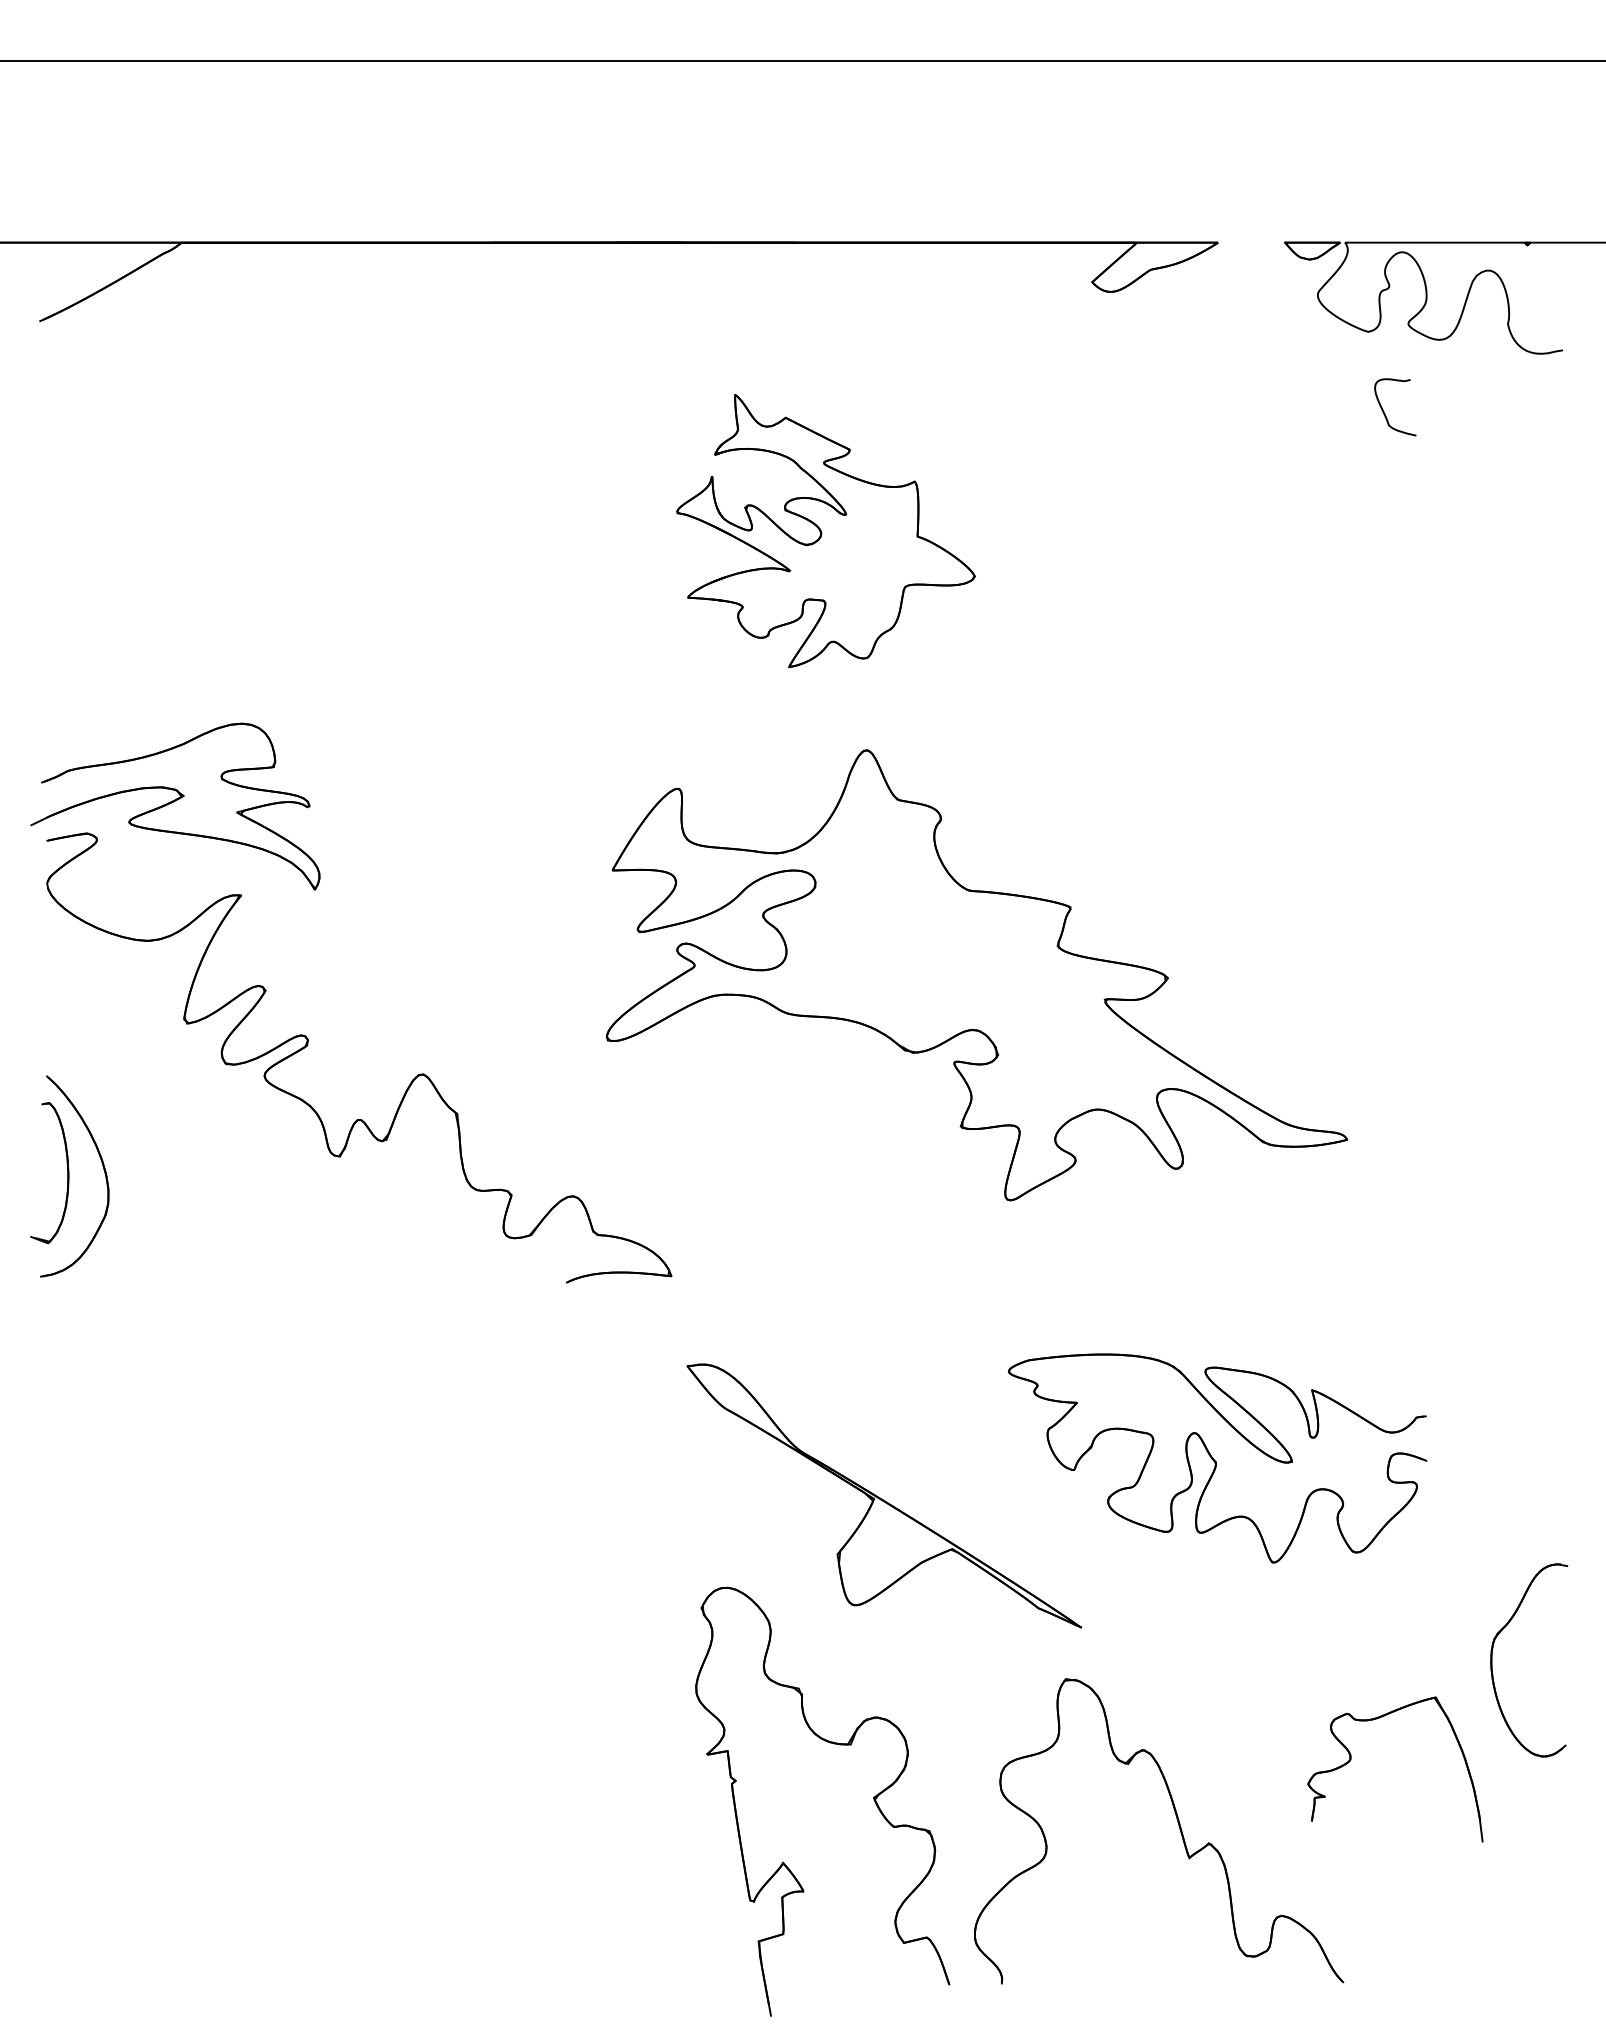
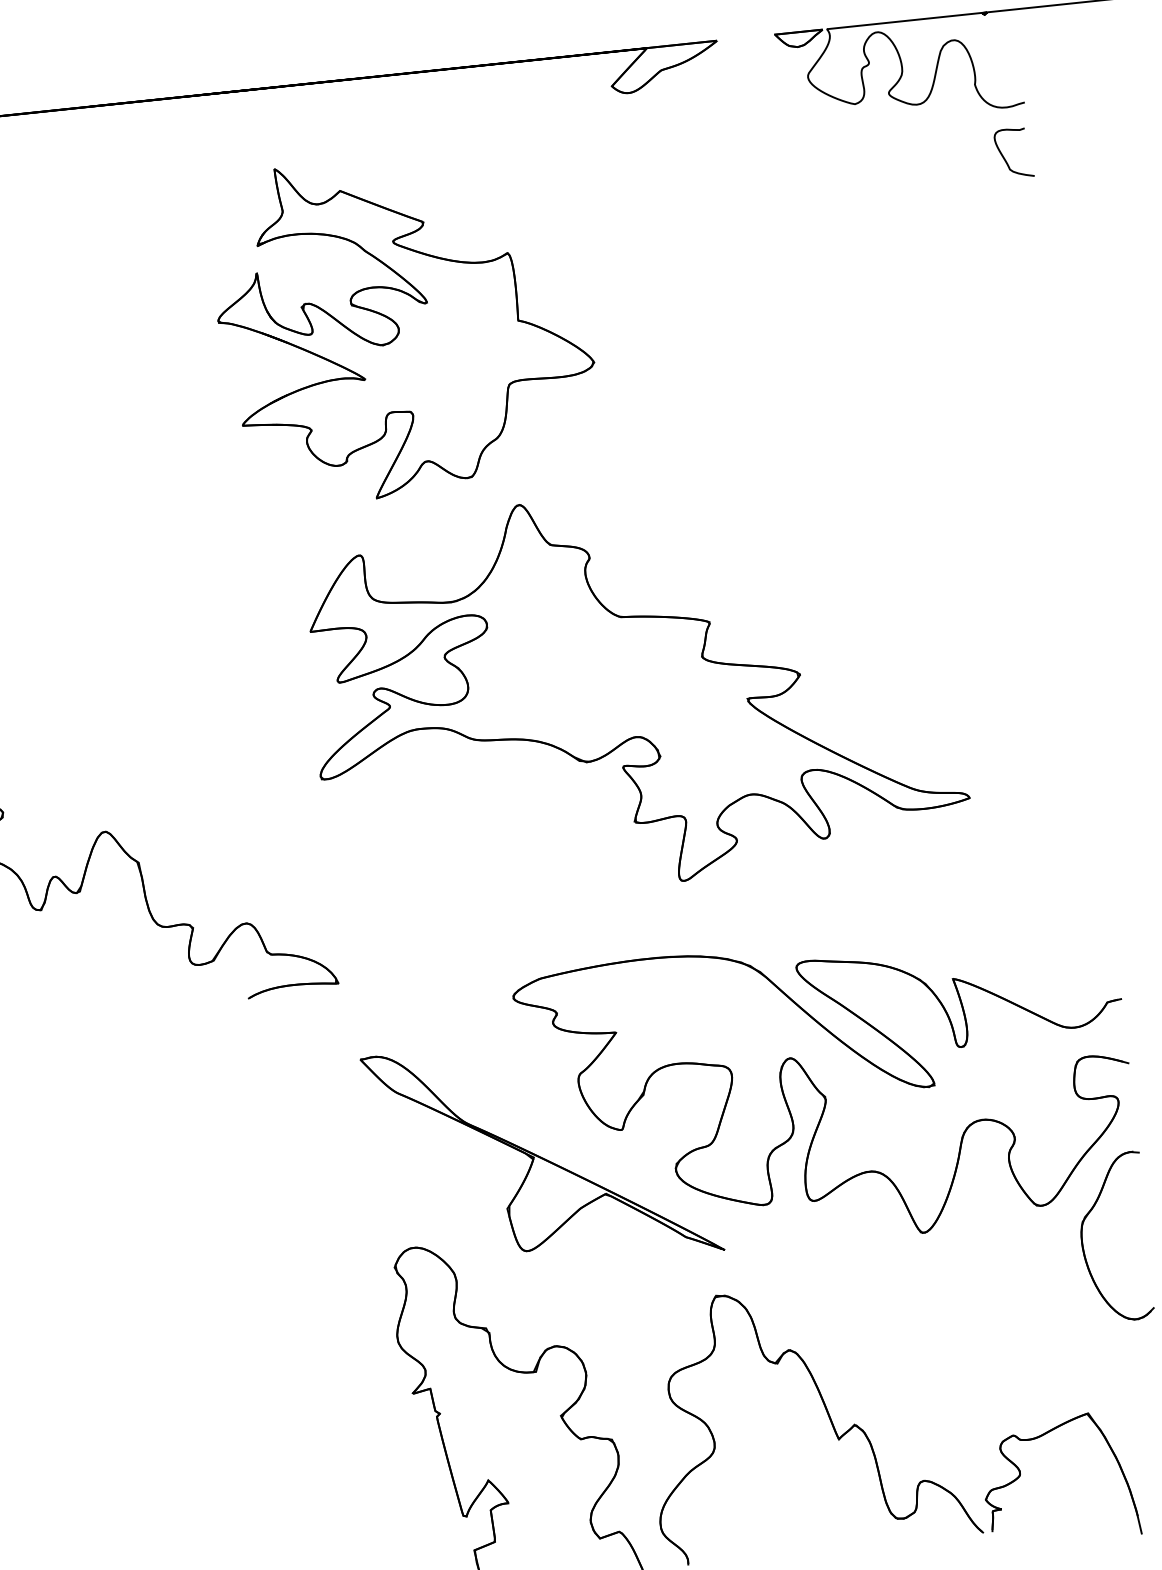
curve: (1385, 413) -> (1006, 159), moved
part: (825, 530) -> (403, 325), size x1.43
part: (976, 975) -> (634, 689), moved
part: (1217, 1458) -> (826, 1091), size x1.67
part: (1351, 1759) -> (1021, 1474), moved

